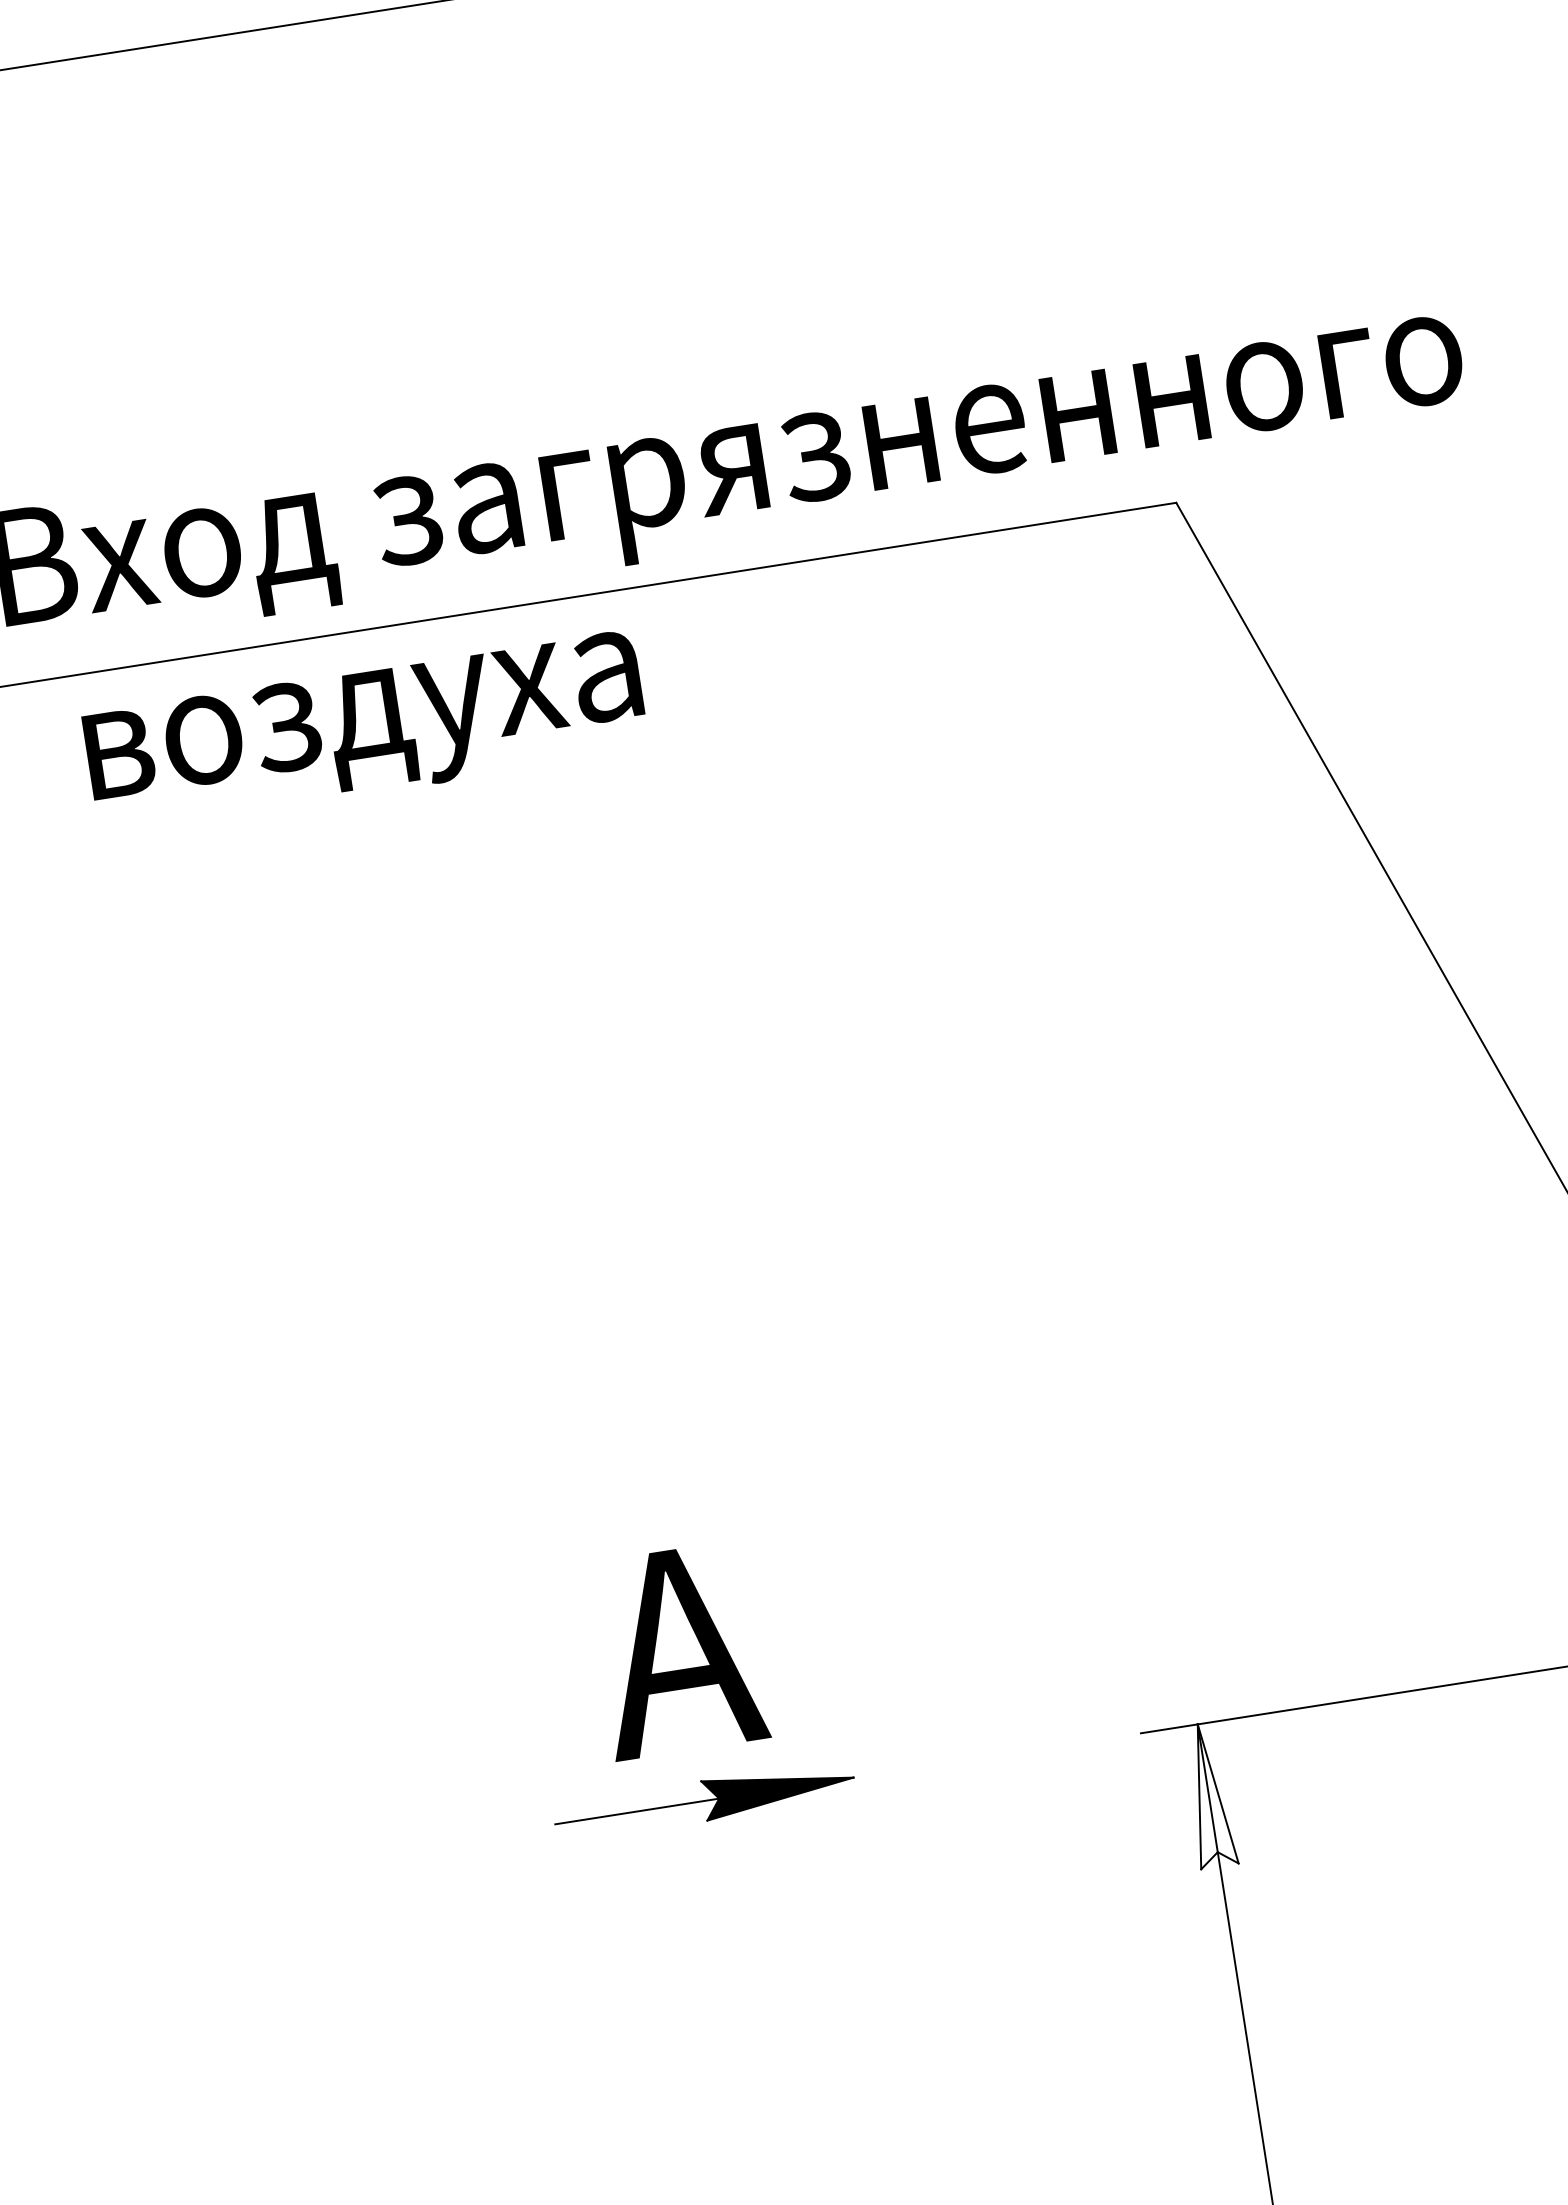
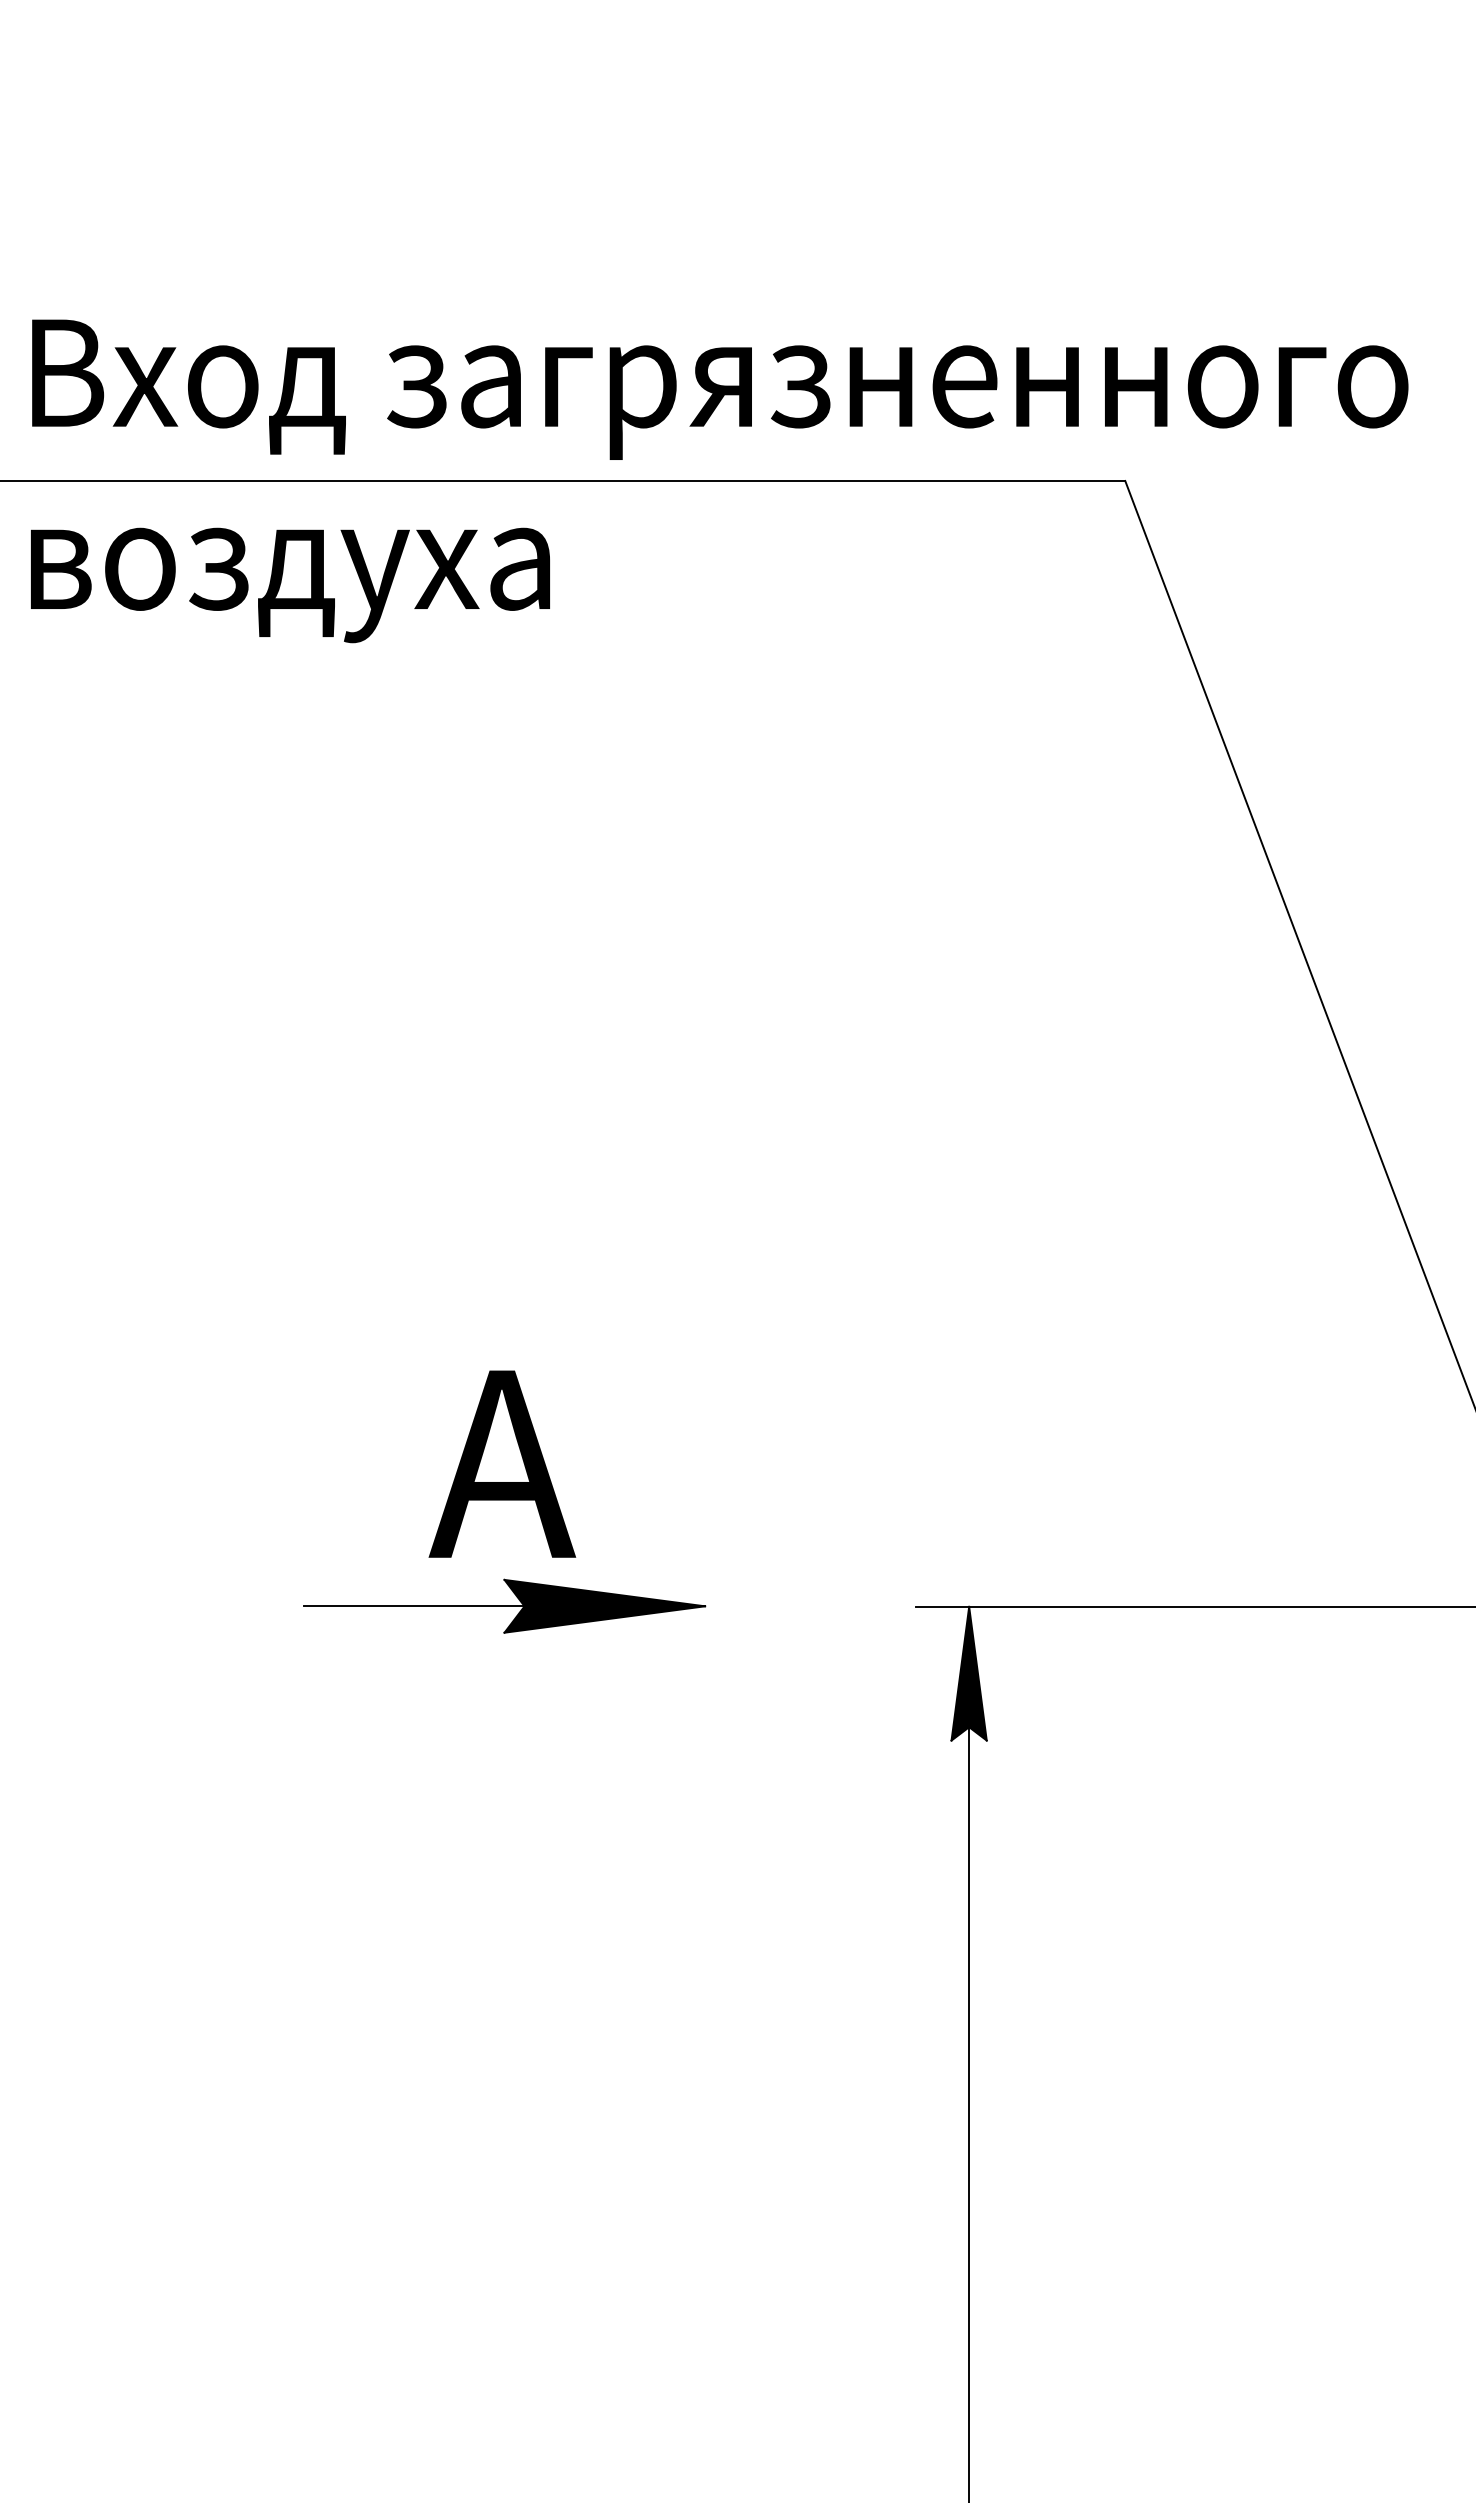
text: (366, 732) -> (290, 585), moved
fill: (1208, 1795) -> (968, 1673), added
part: (704, 1800) -> (504, 1605), size x1.43

